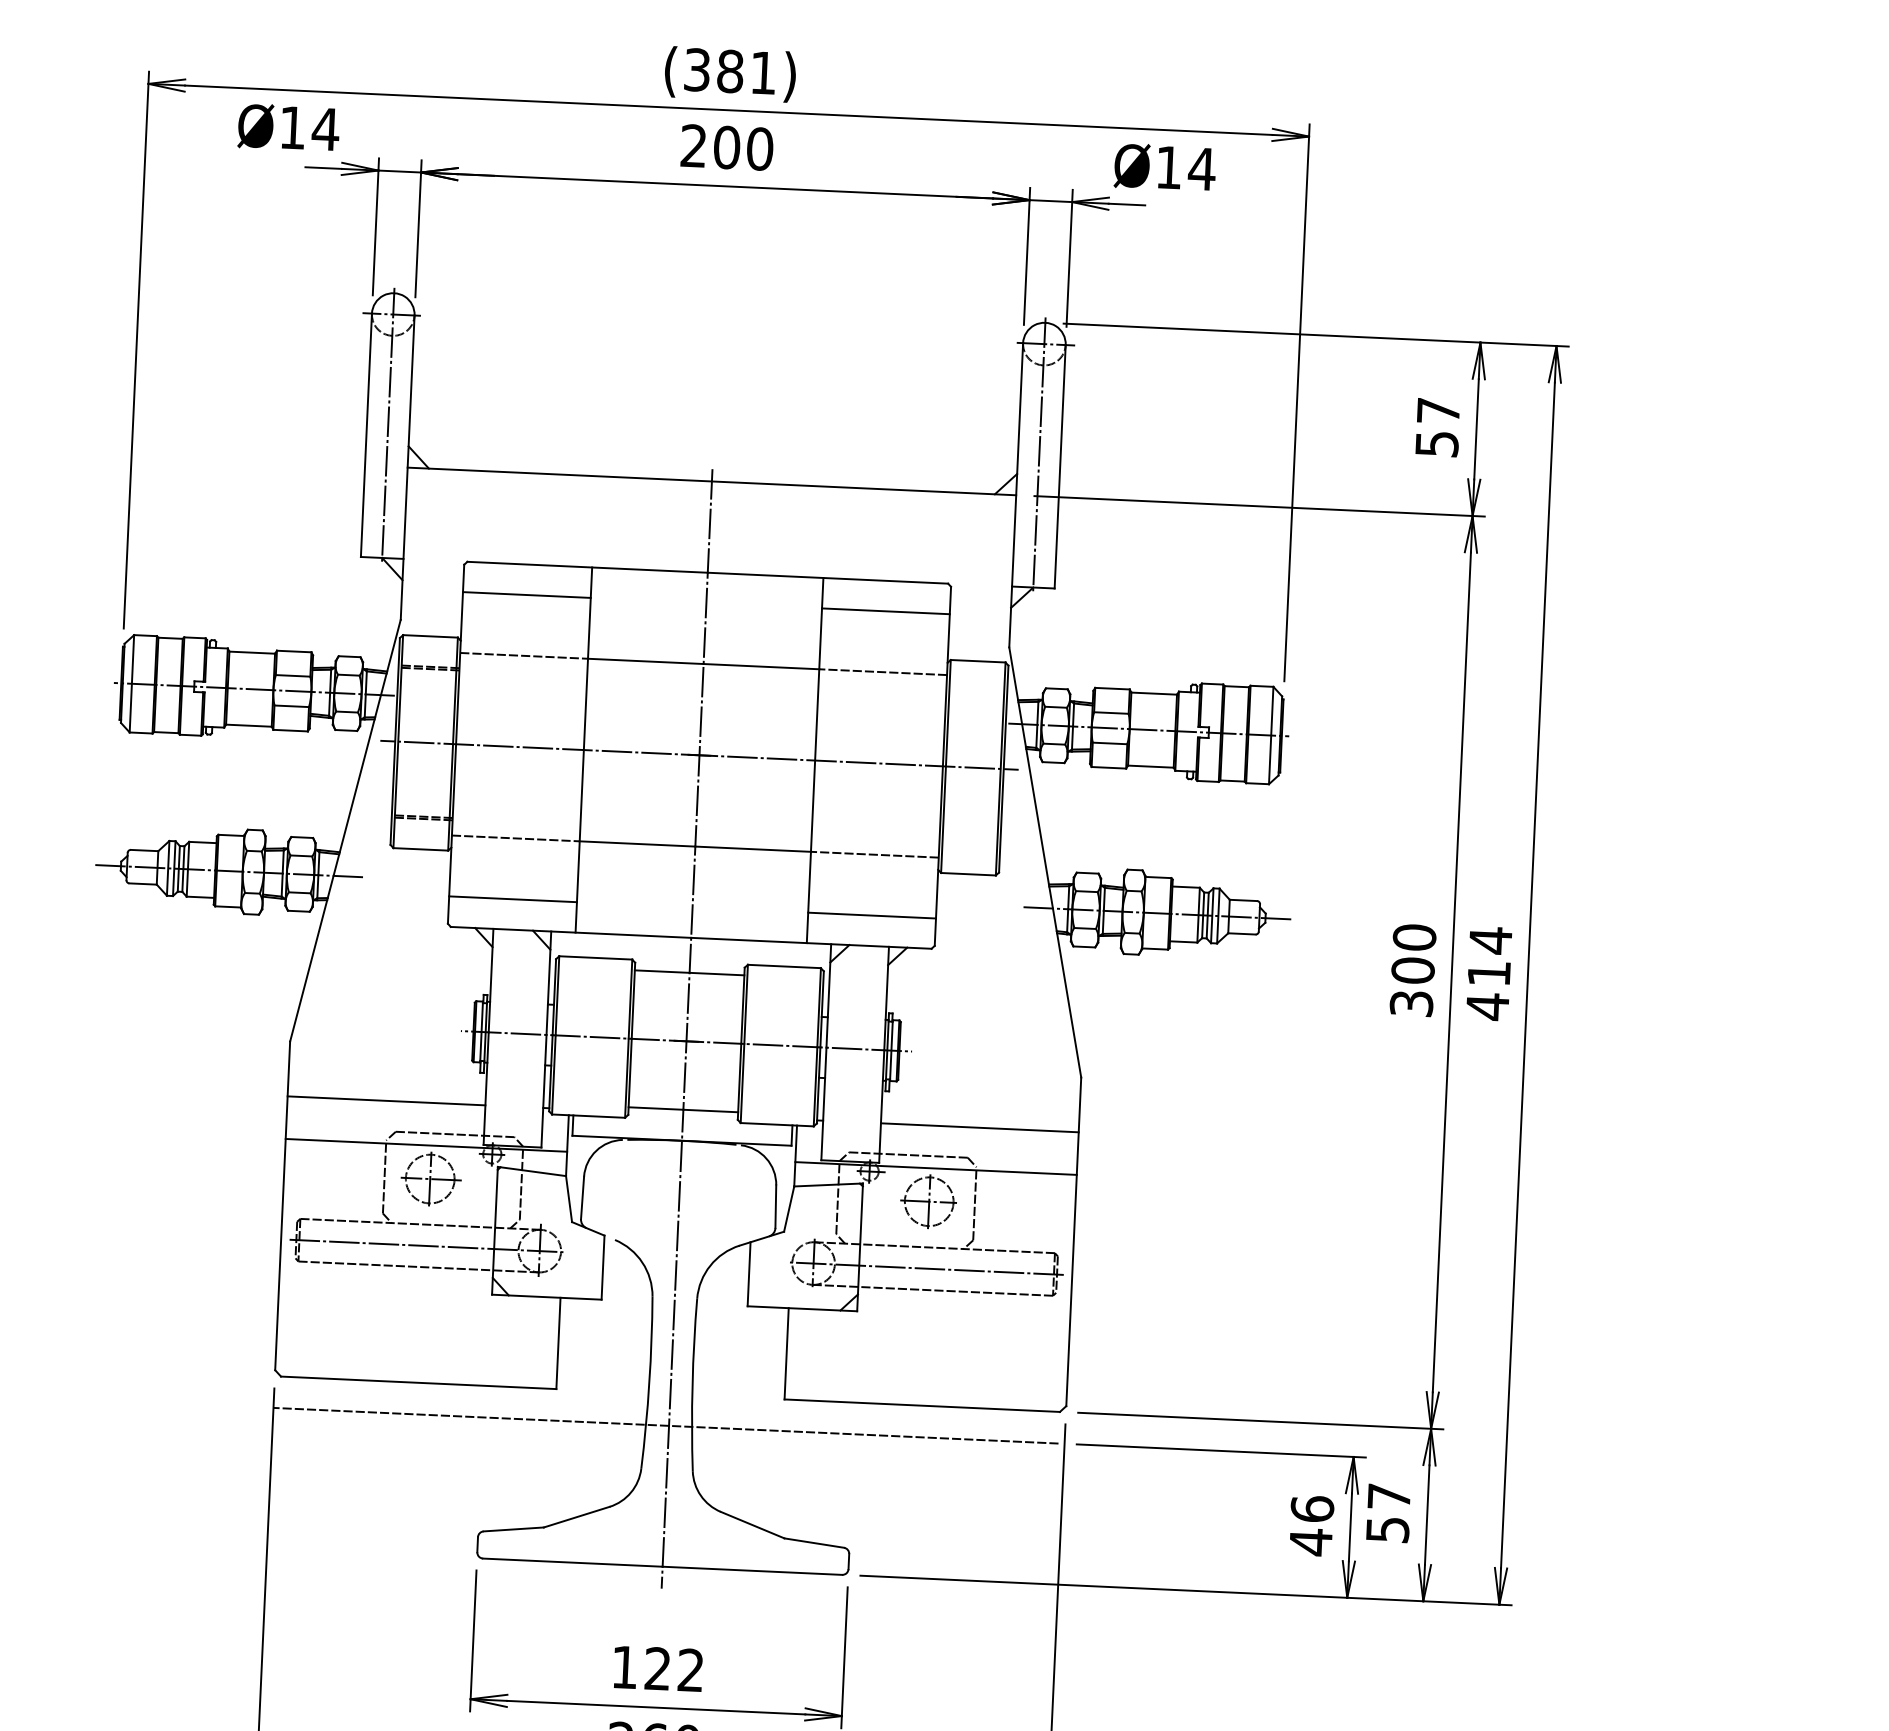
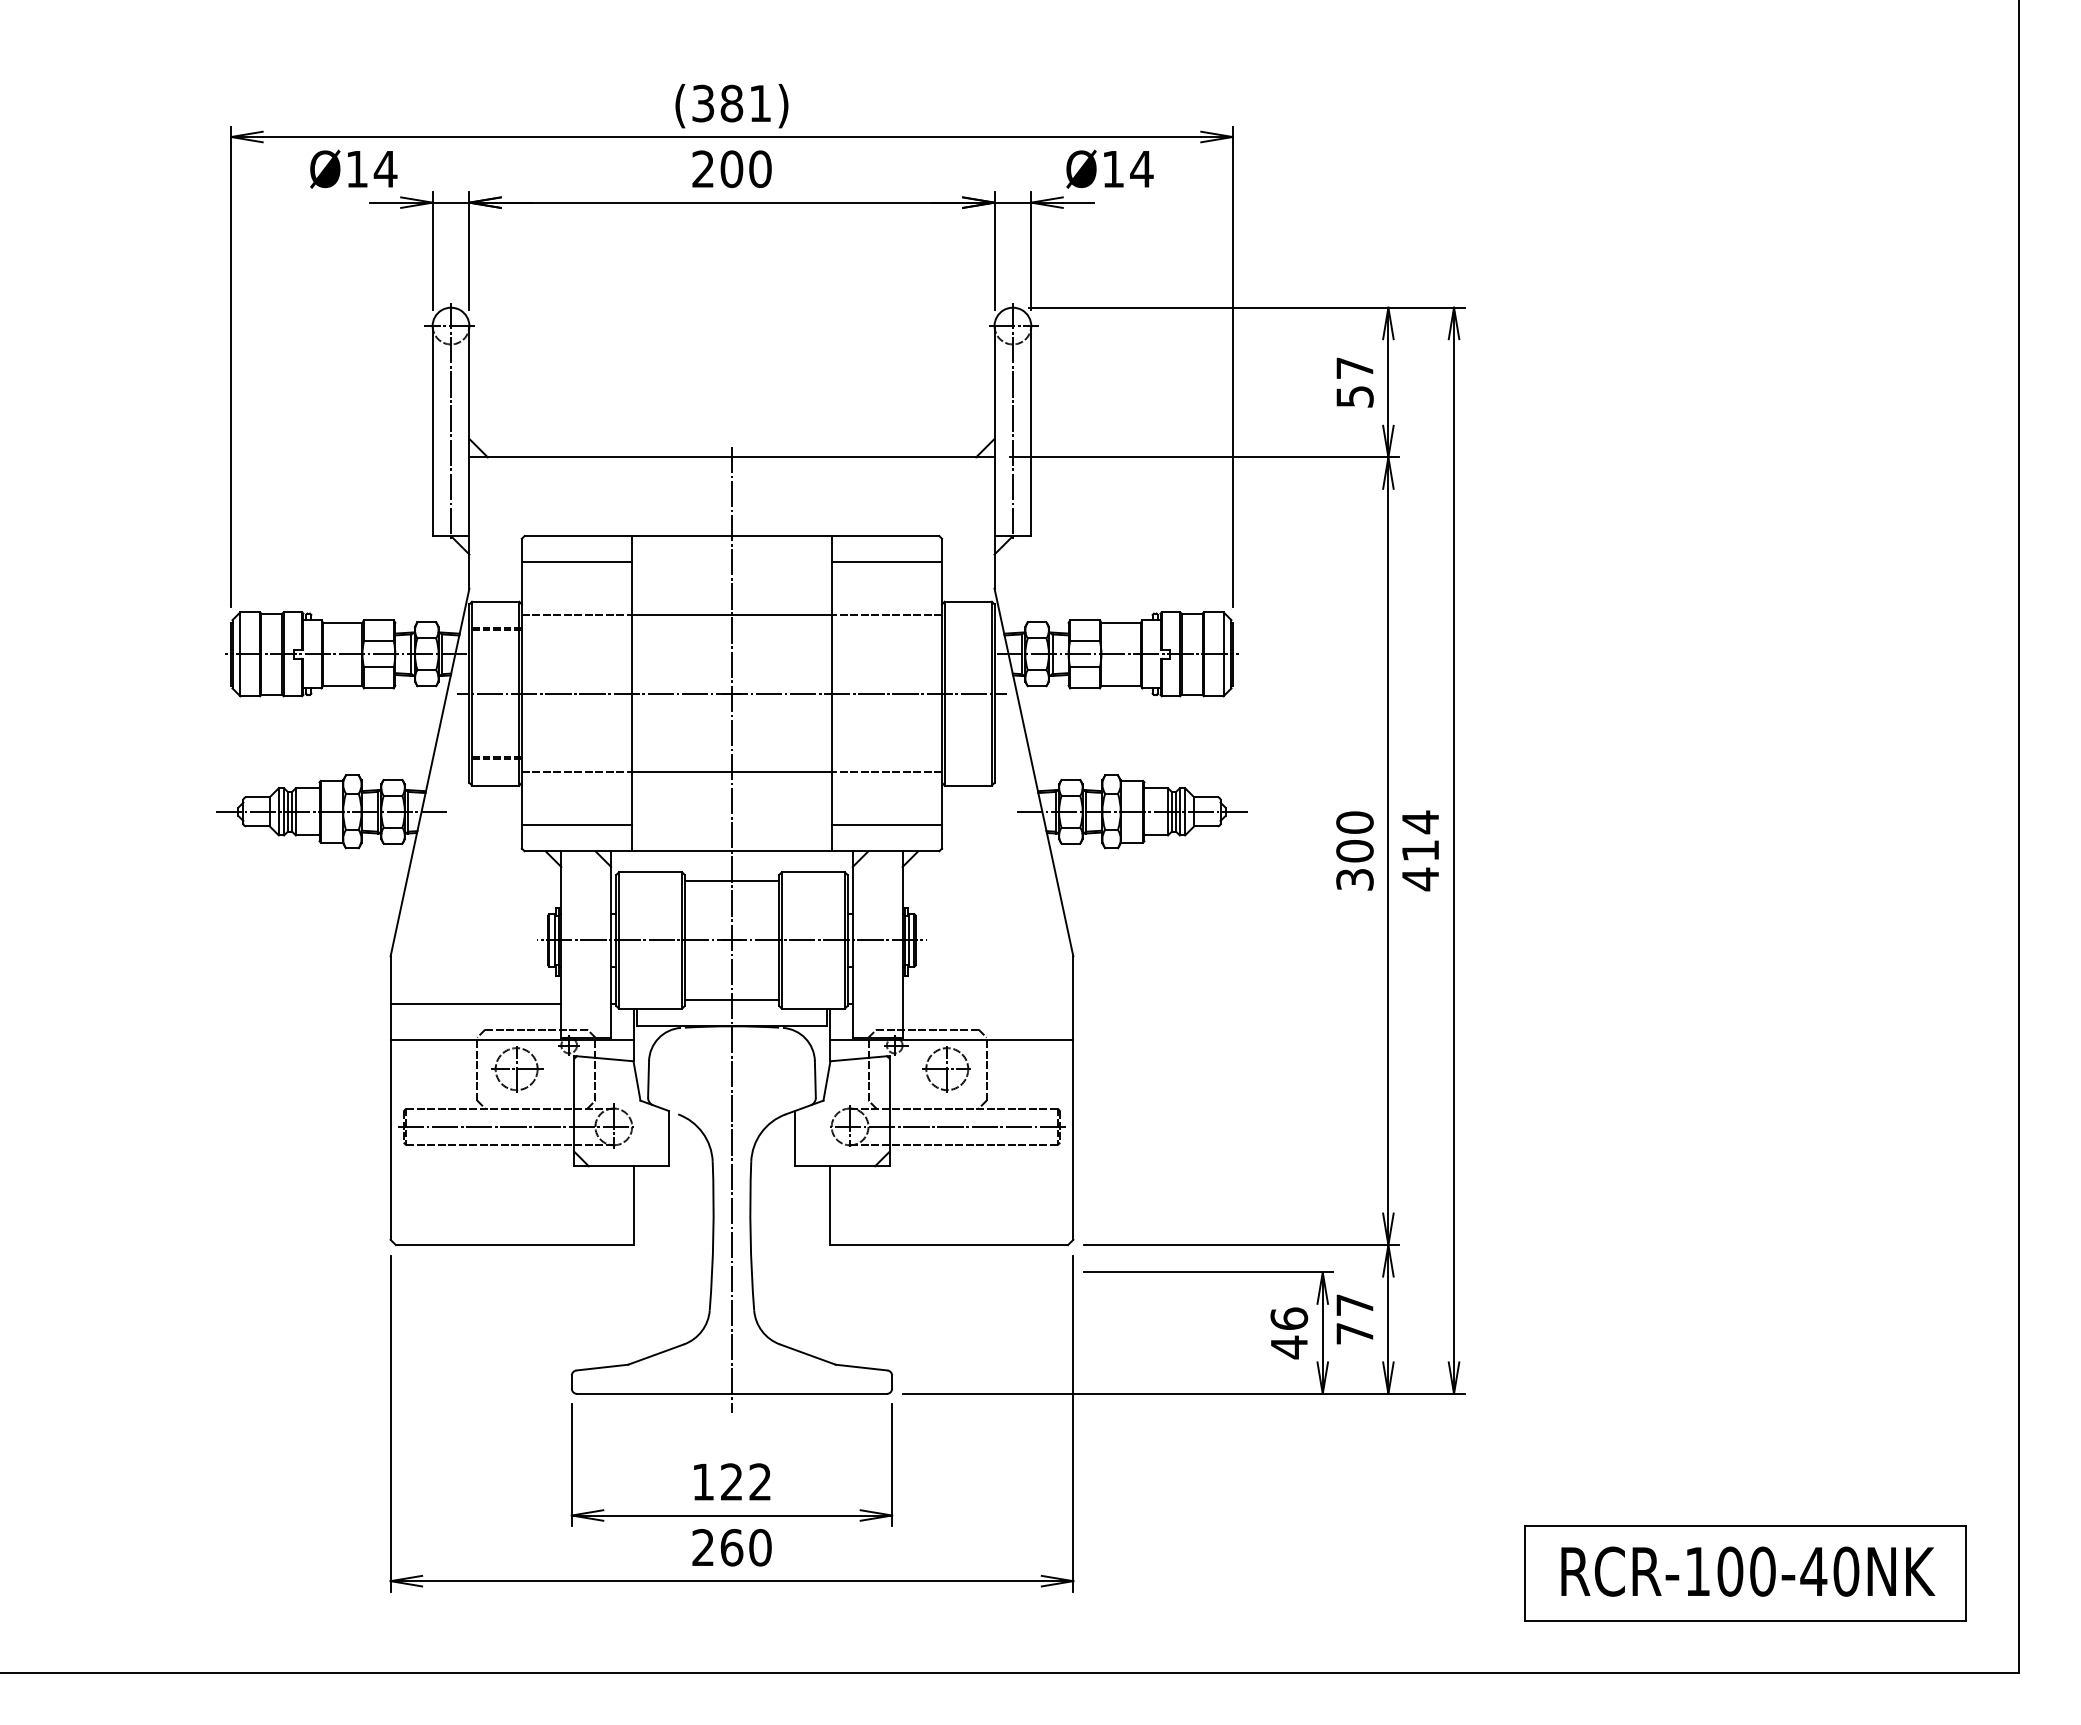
line: (979, 1127) -> (987, 1003), removed
line: (666, 1425) -> (729, 1272), removed
text: (1387, 1529) -> (1354, 1333), 57 -> 77

